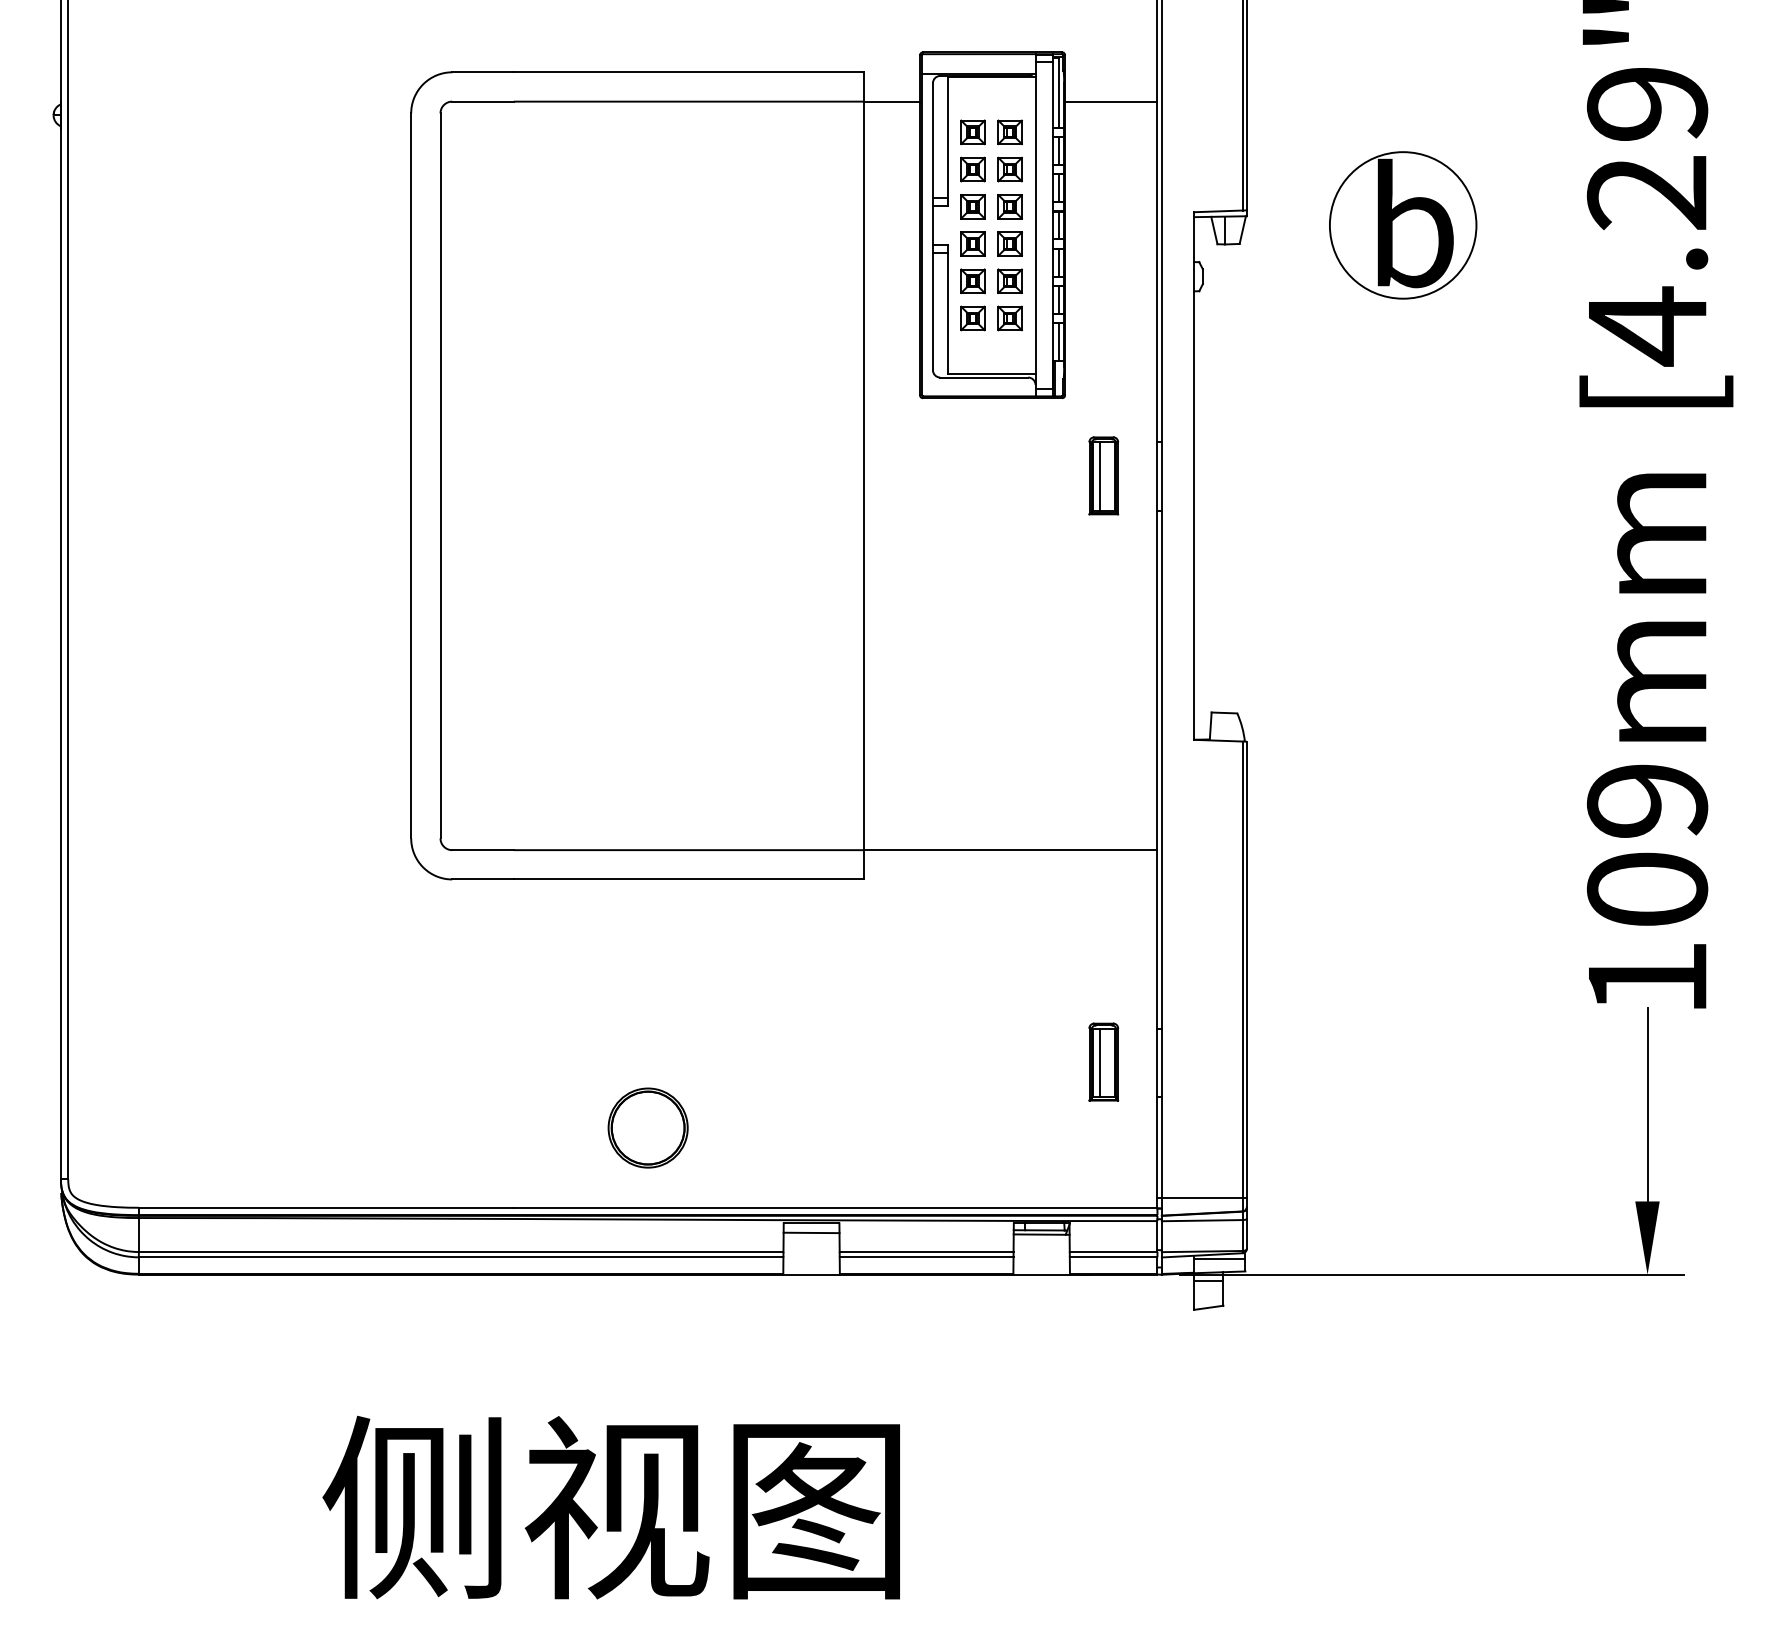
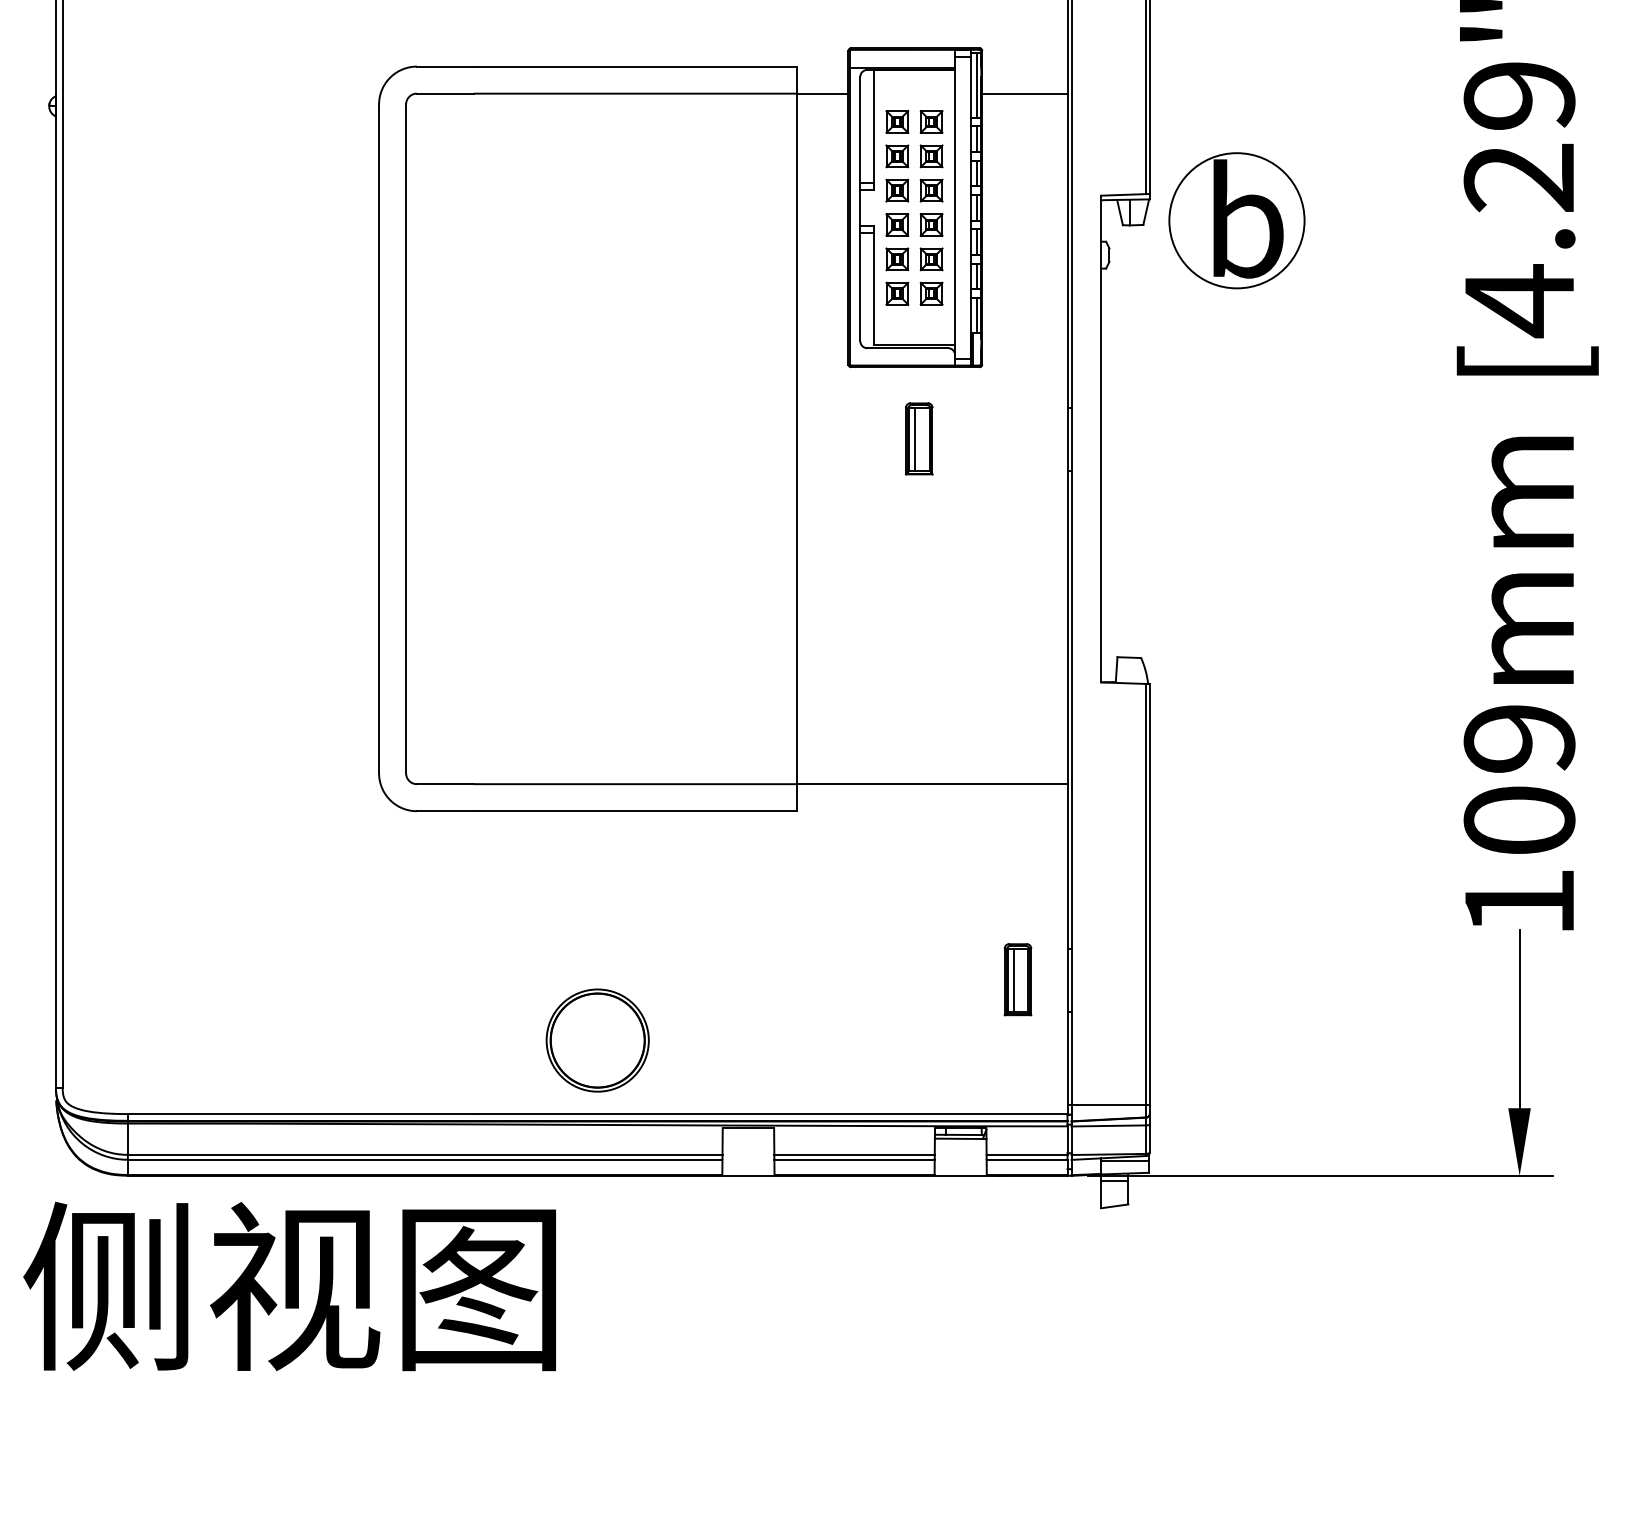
part: (1403, 225) -> (1237, 220), moved
part: (1103, 475) -> (919, 438), moved
part: (647, 1127) -> (597, 1040), size x1.4
line: (811, 1232) -> (748, 1136), removed
text: (610, 1507) -> (288, 1286), moved

